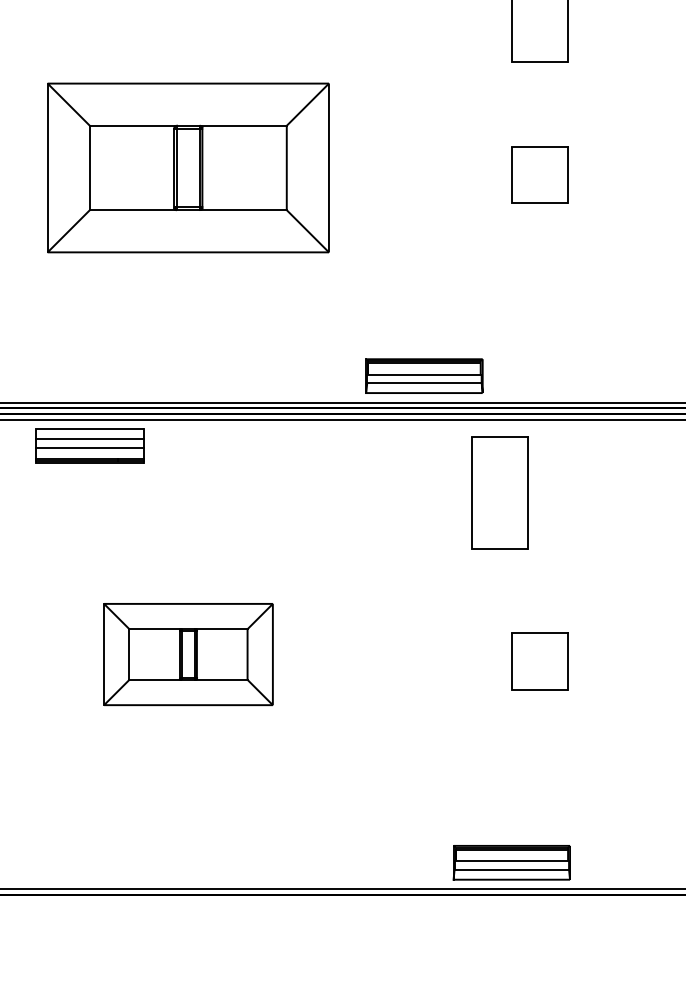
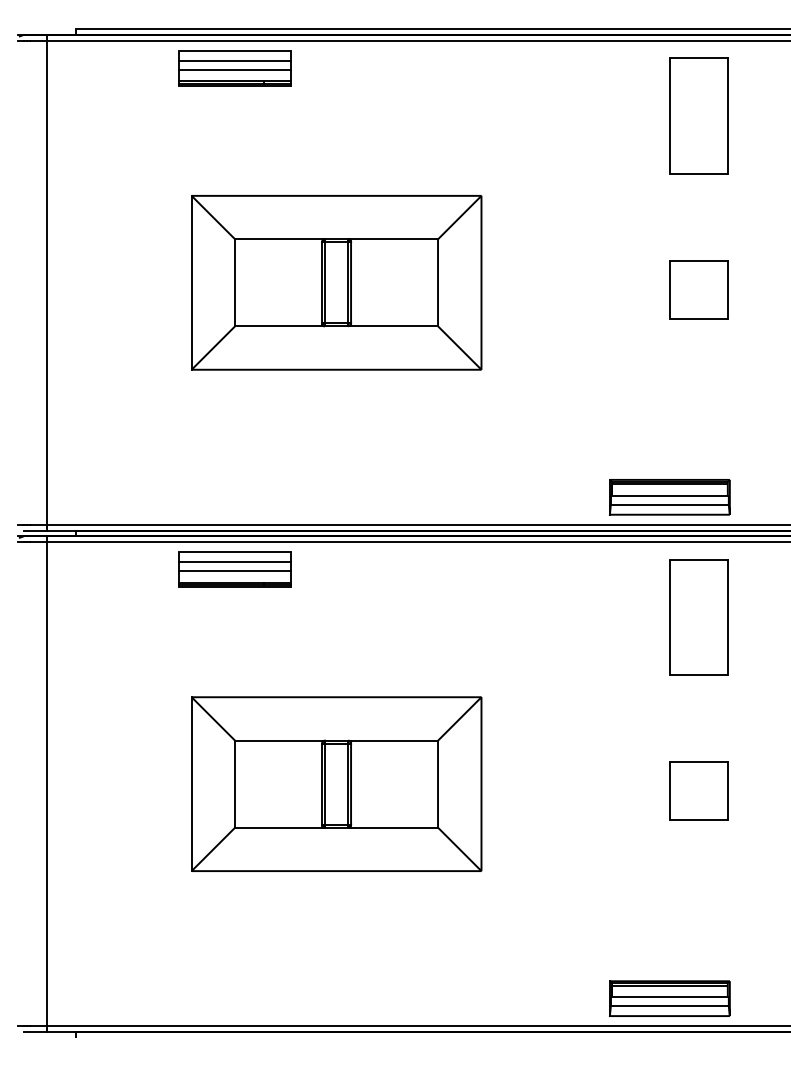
part: (424, 376) -> (669, 497), moved
part: (499, 492) -> (698, 617), moved
part: (188, 653) -> (336, 783), size x1.67

